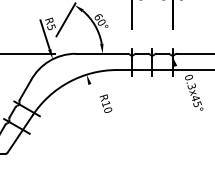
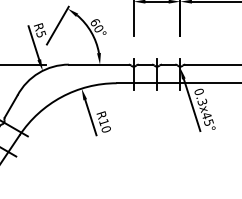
line: (182, 88) -> (191, 104), added
line: (94, 99) -> (90, 117), added

